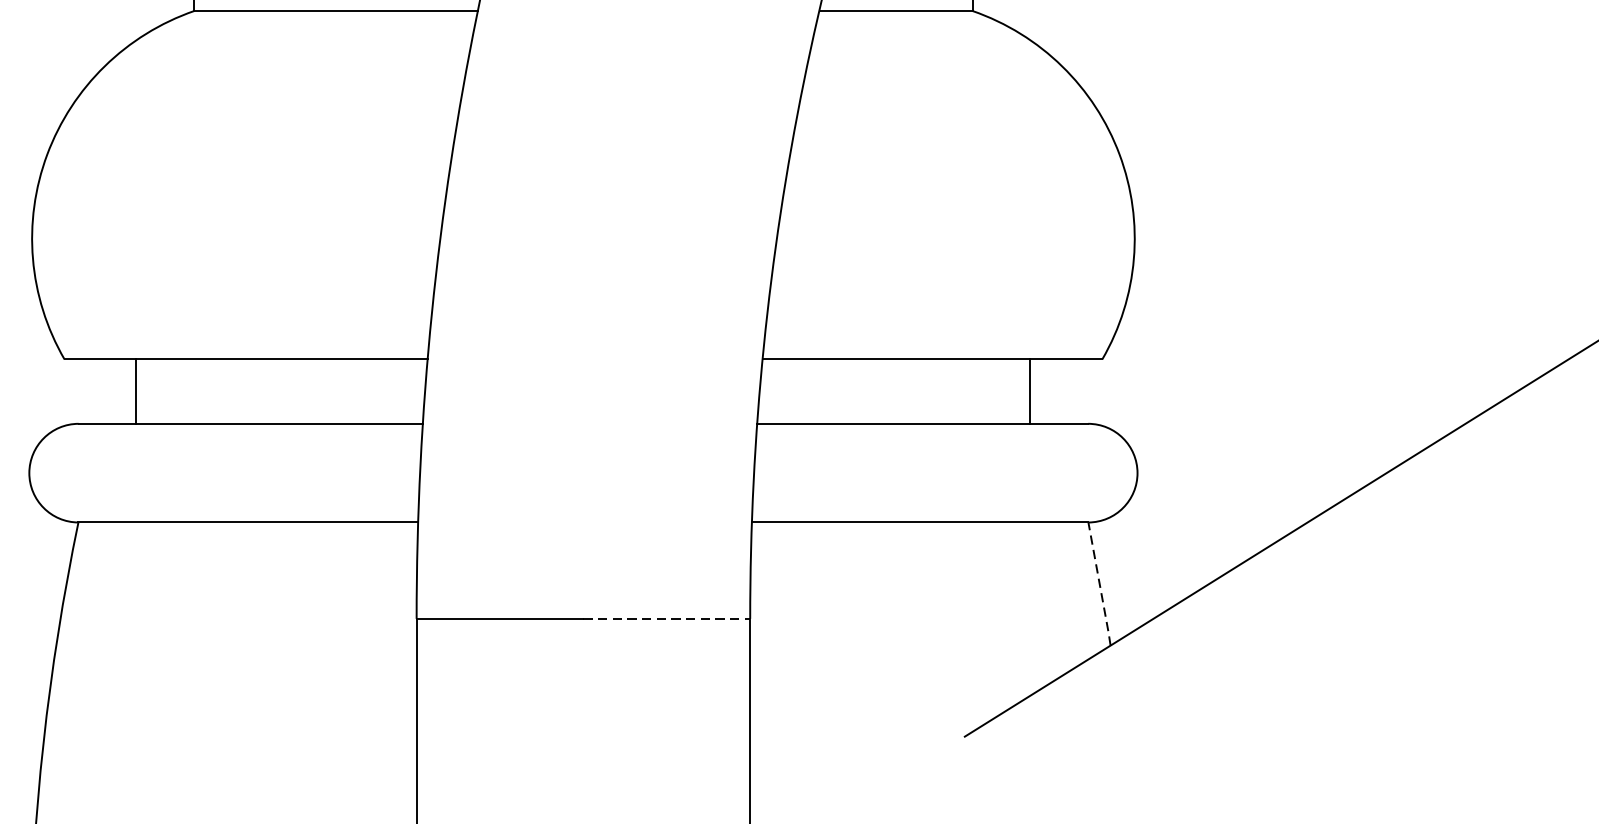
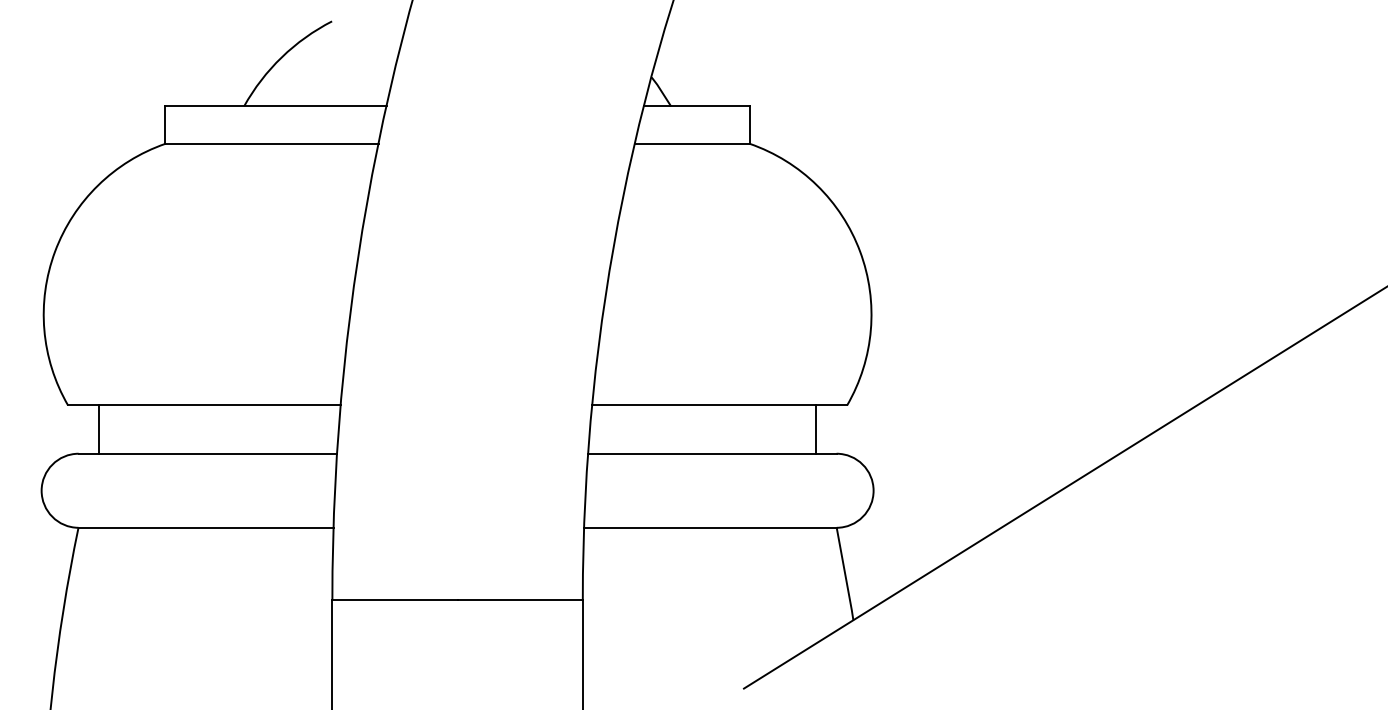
line: (135, 391) -> (99, 429), moved
line: (1029, 391) -> (815, 429), moved
line: (1100, 584) -> (845, 574), dashed -> solid
line: (667, 619) -> (520, 600), dashed -> solid

